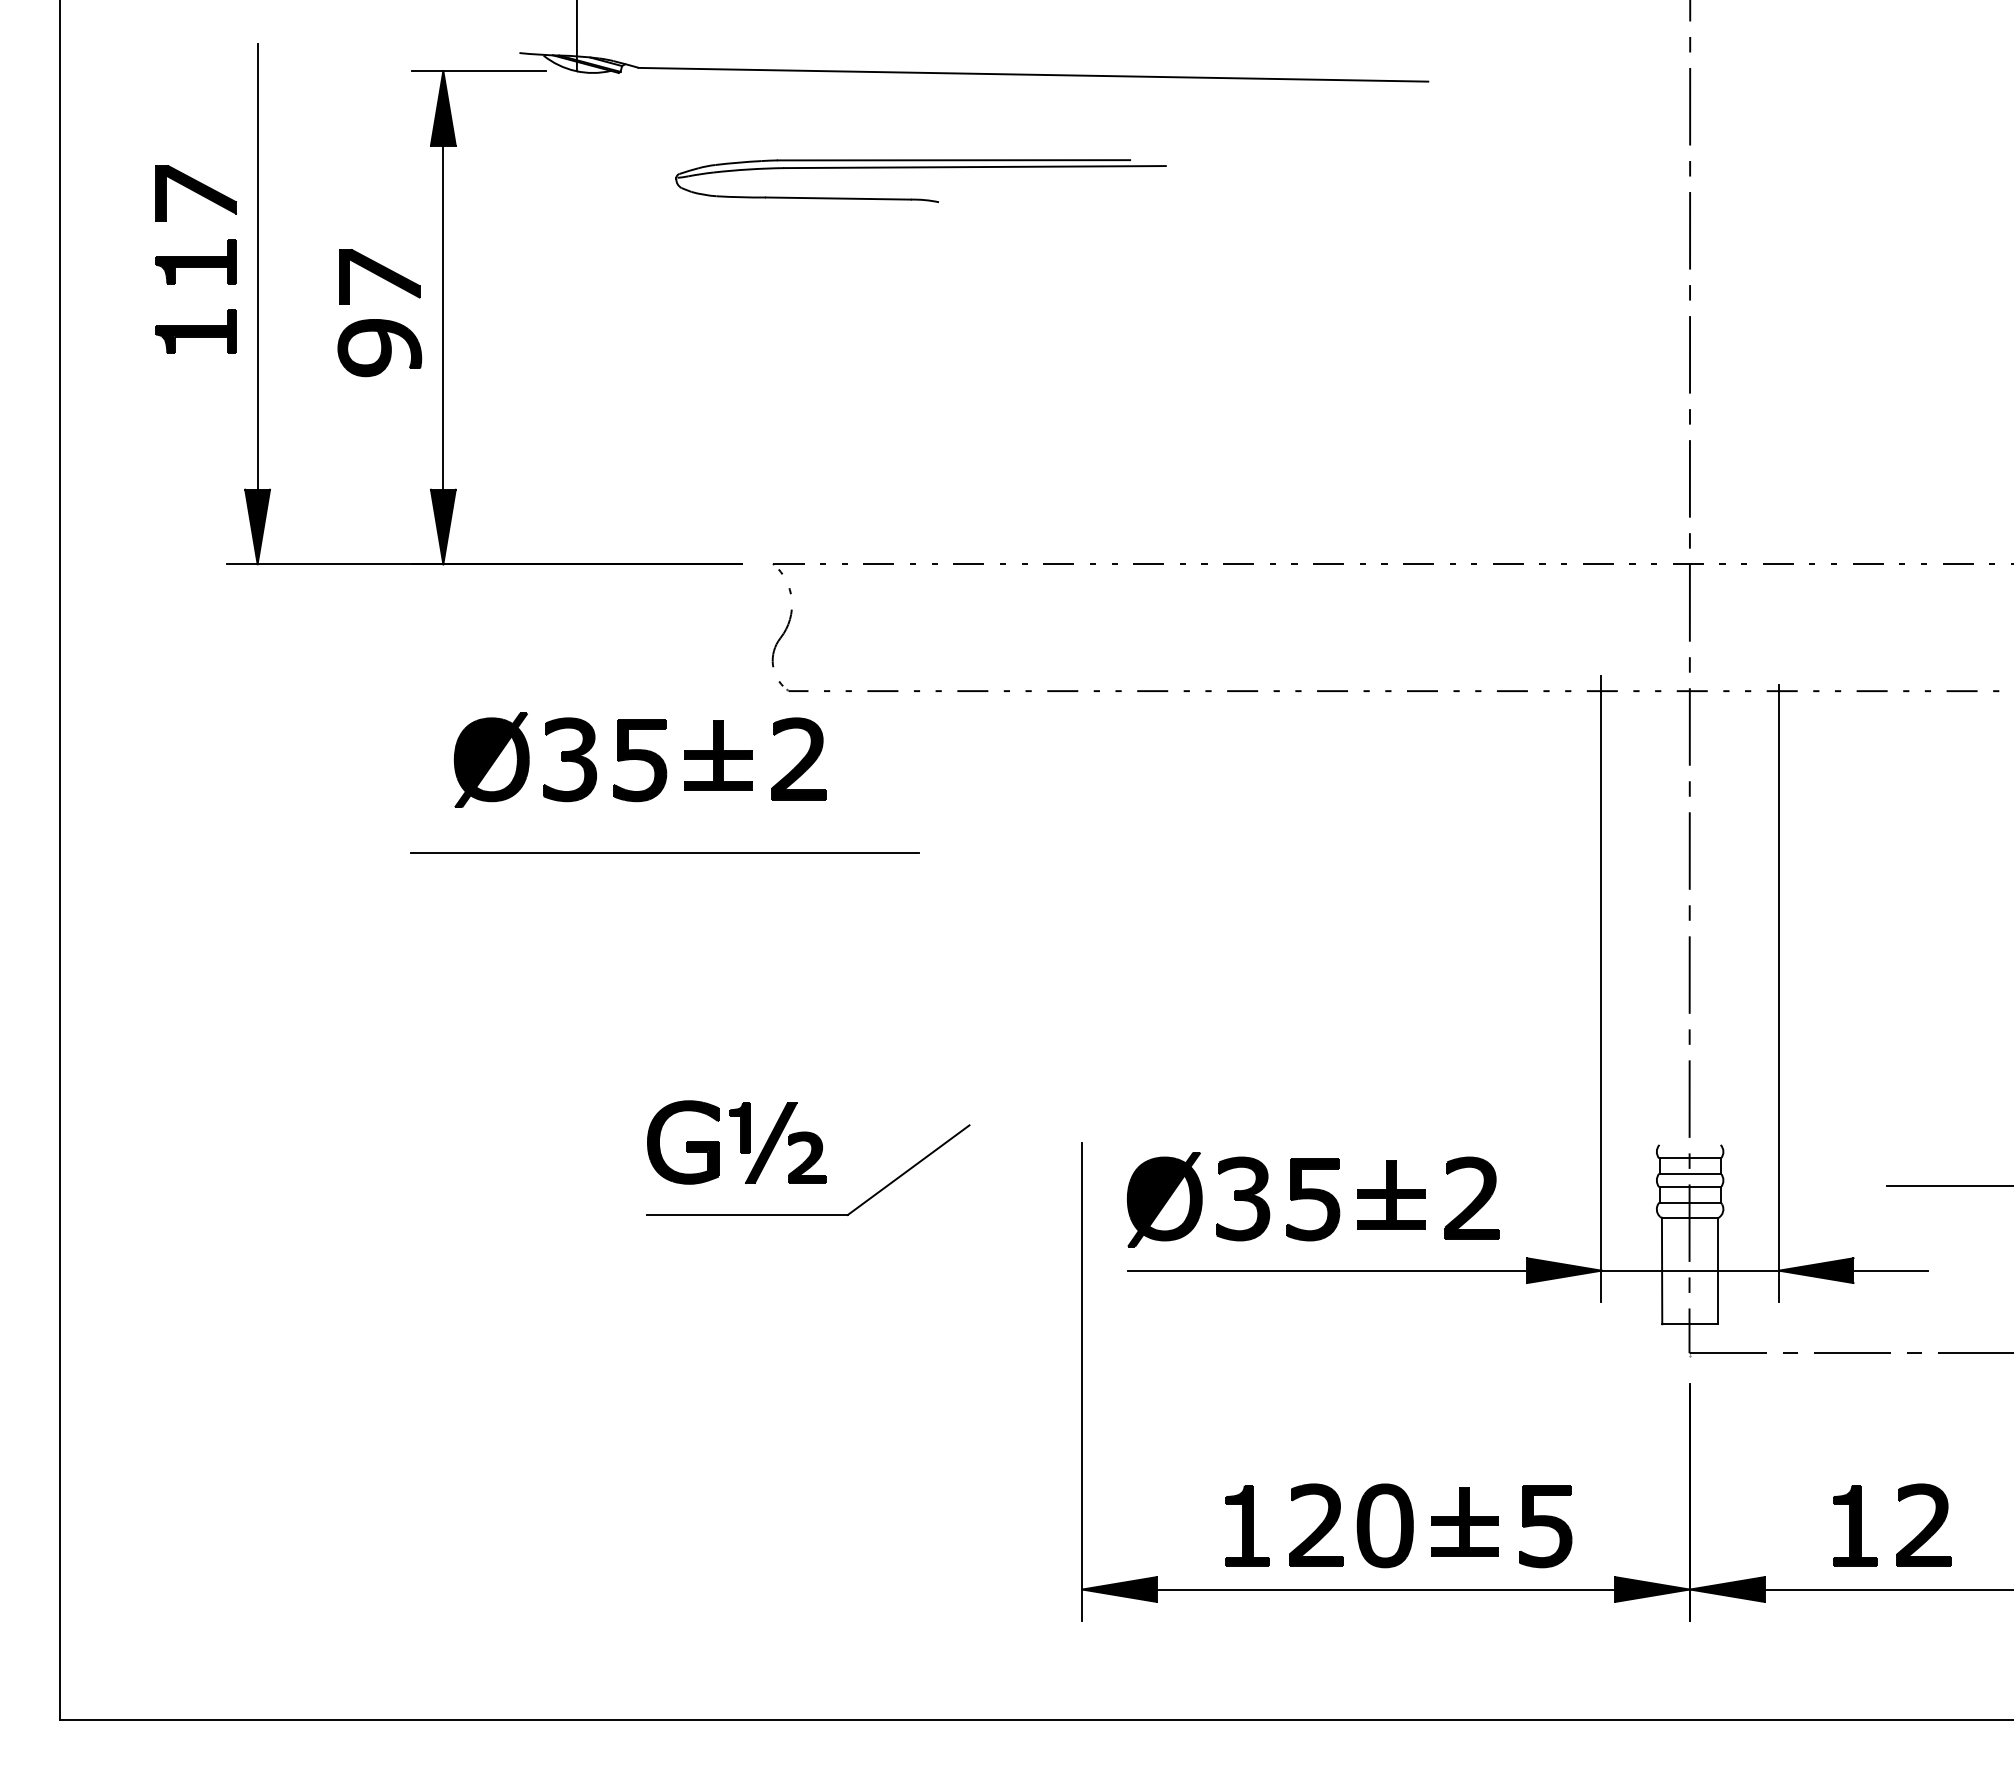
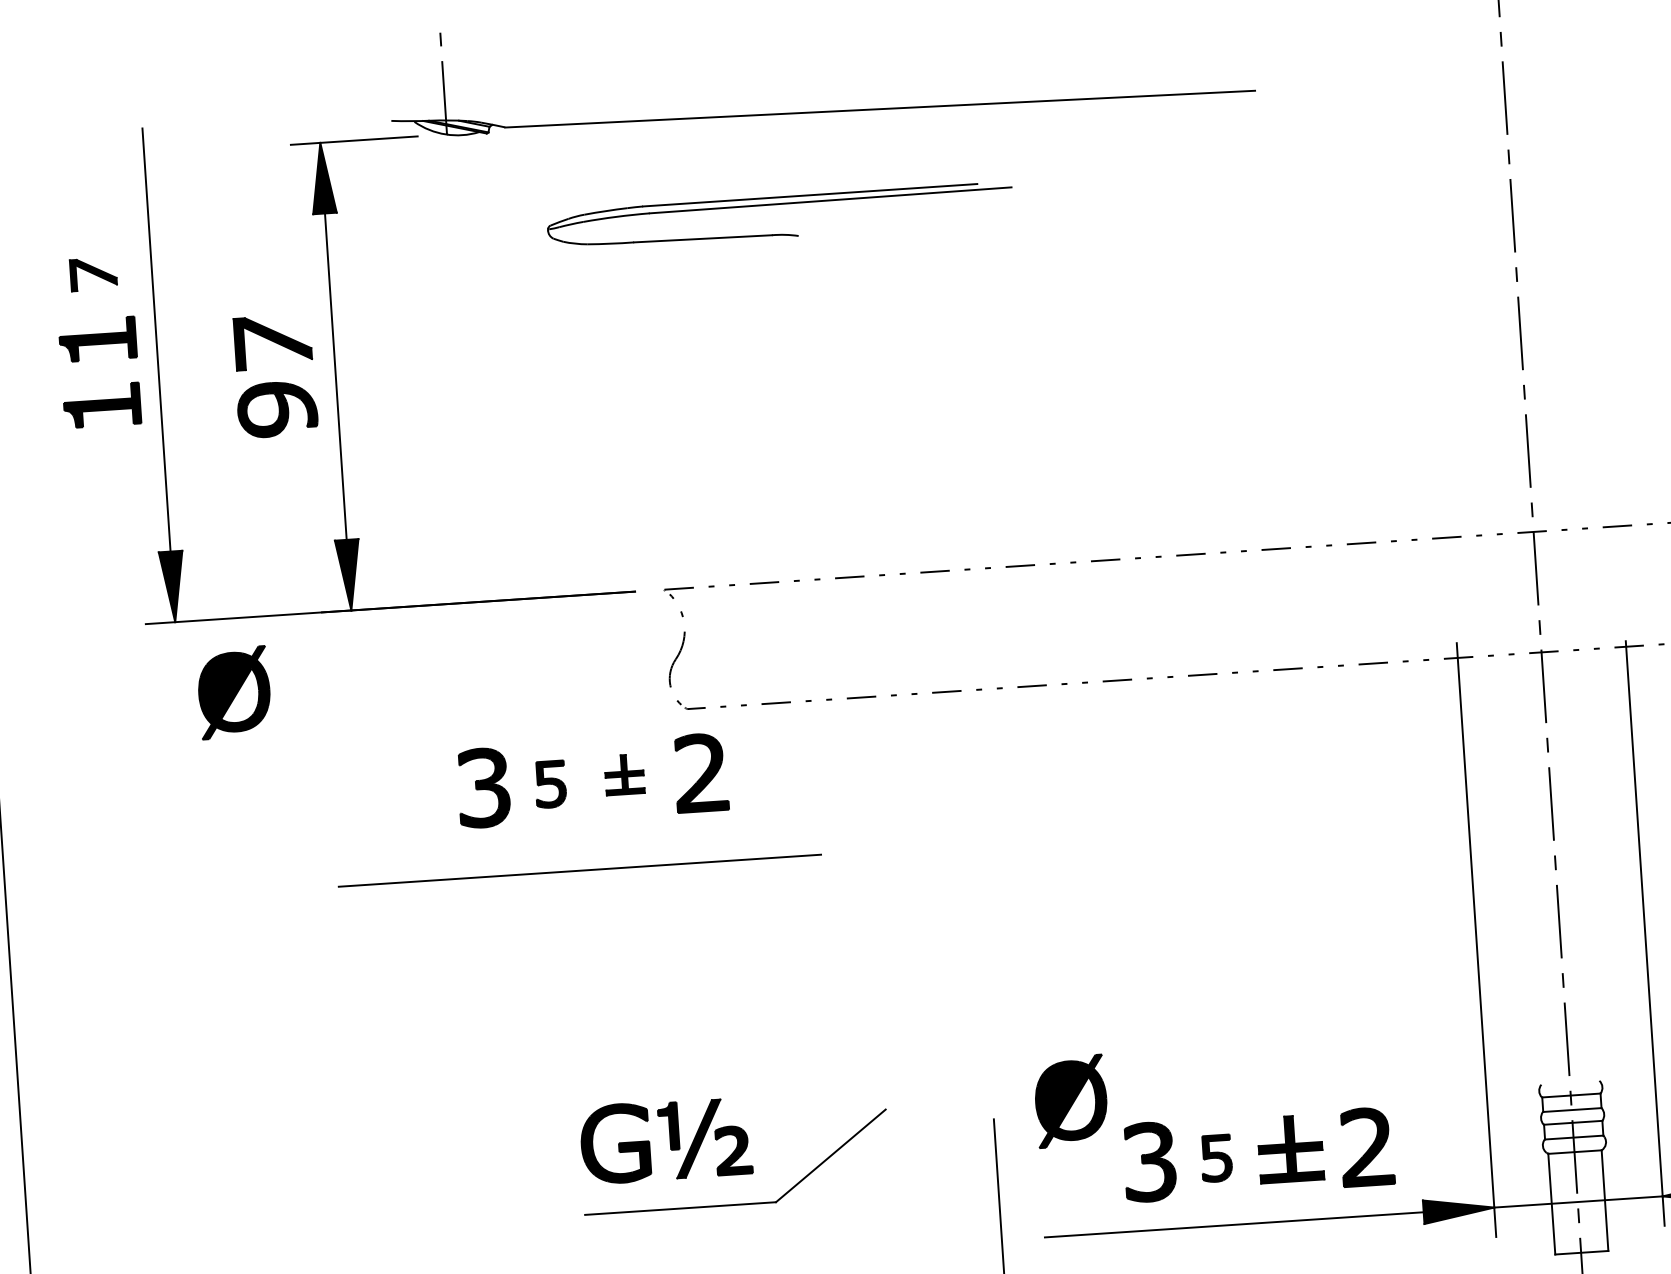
part: (195, 193) -> (92, 274), size x0.6
part: (718, 755) -> (624, 774), size x0.6
part: (491, 759) -> (234, 691), moved
part: (640, 760) -> (550, 784), size x0.6
part: (1164, 1199) -> (1070, 1101), moved
part: (1313, 1199) -> (1216, 1158), size x0.6

